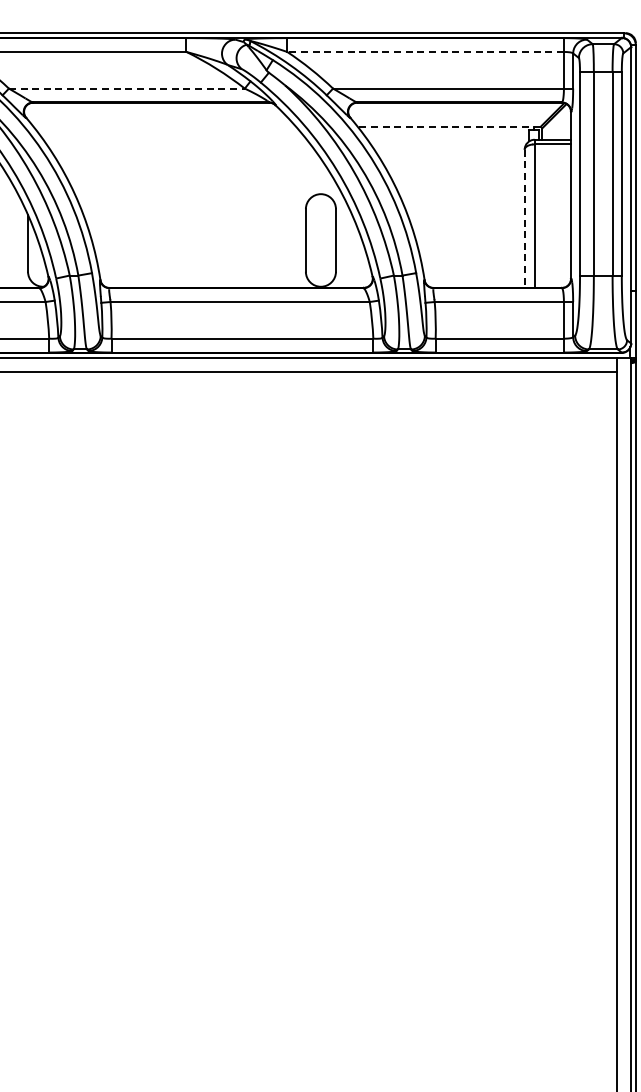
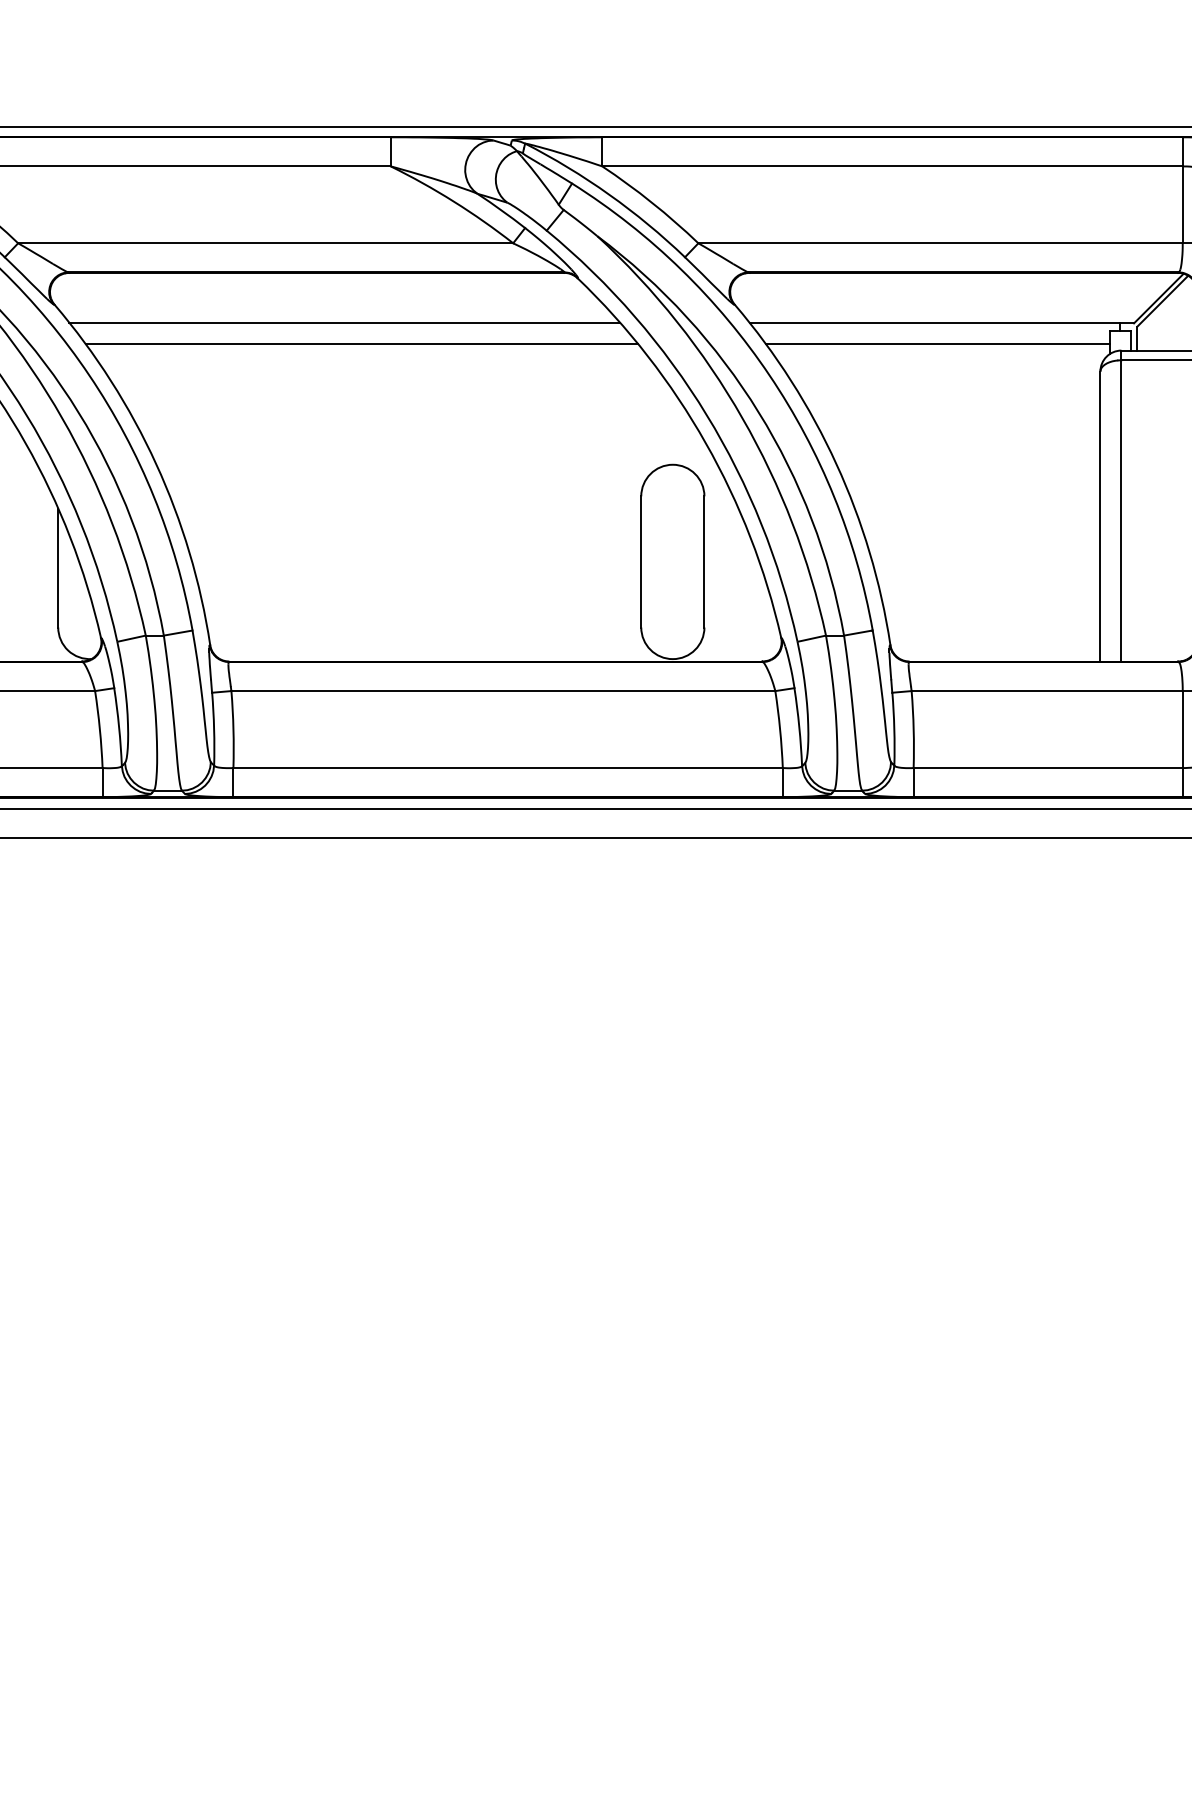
line: (425, 51) -> (892, 165), dashed -> solid
line: (126, 88) -> (264, 243), dashed -> solid
line: (164, 126) -> (344, 322), added
line: (449, 126) -> (942, 322), dashed -> solid
line: (172, 136) -> (361, 343), added
line: (447, 136) -> (938, 343), added
line: (524, 219) -> (1100, 517), dashed -> solid

